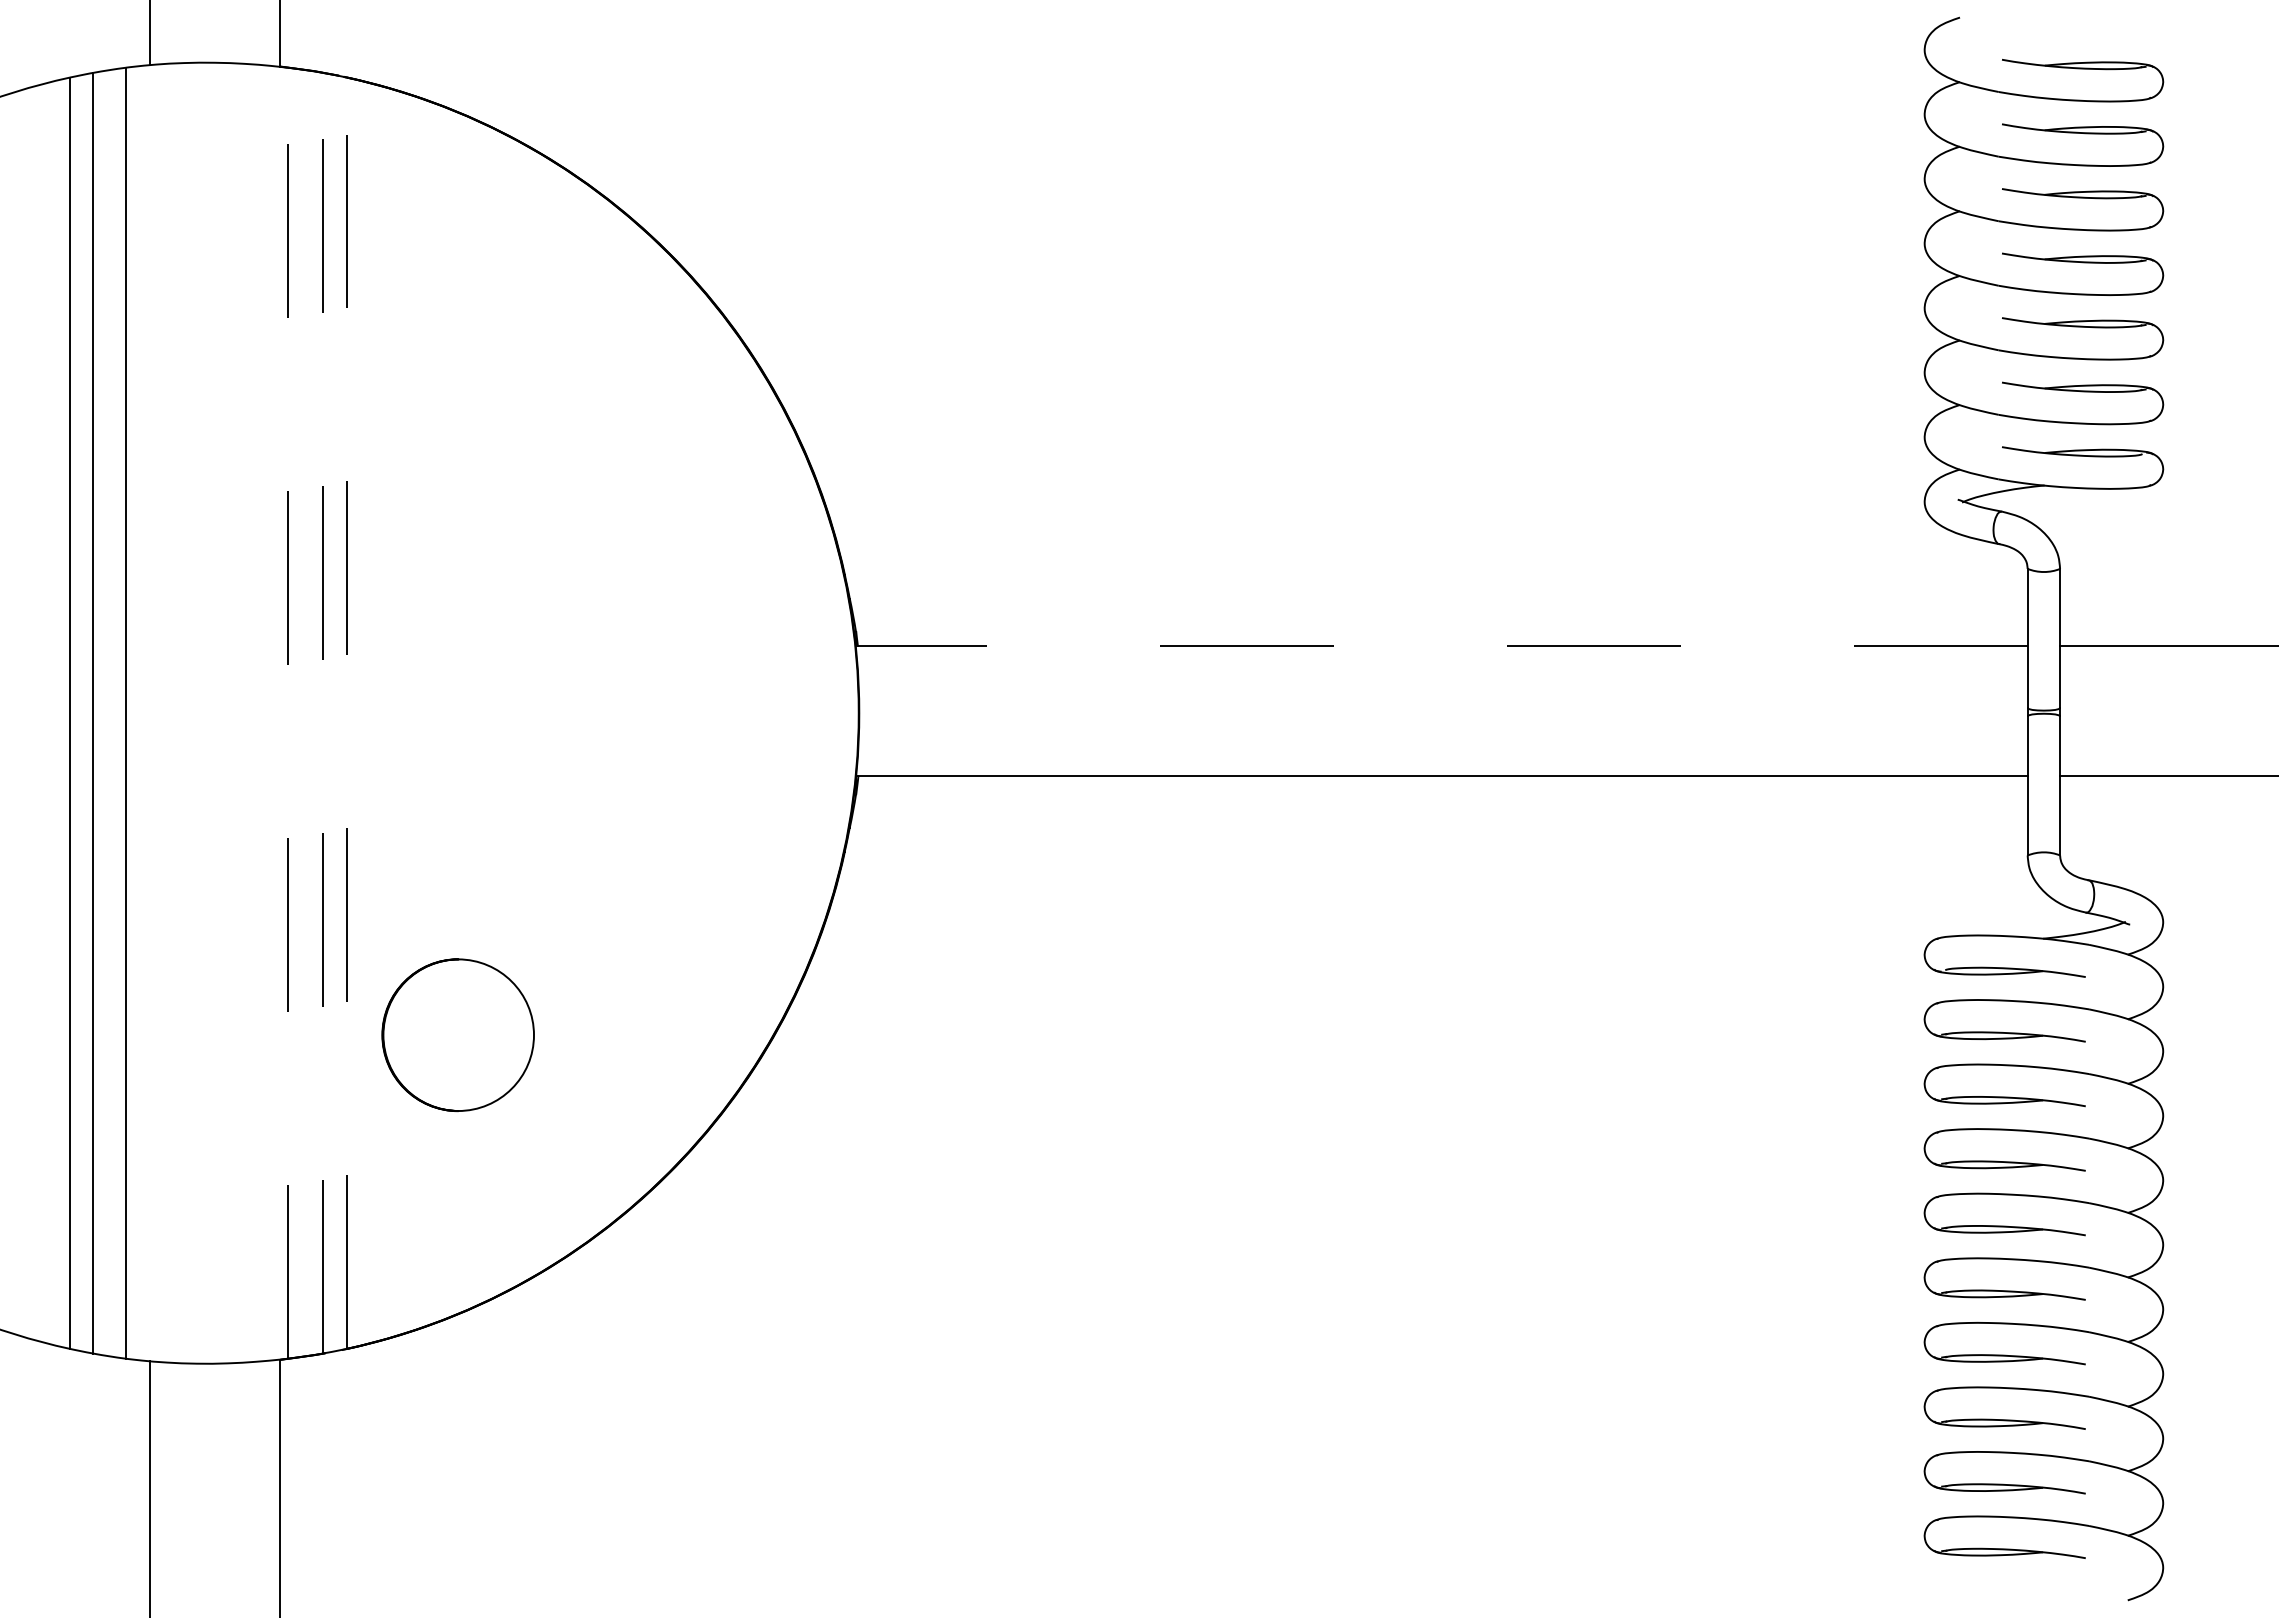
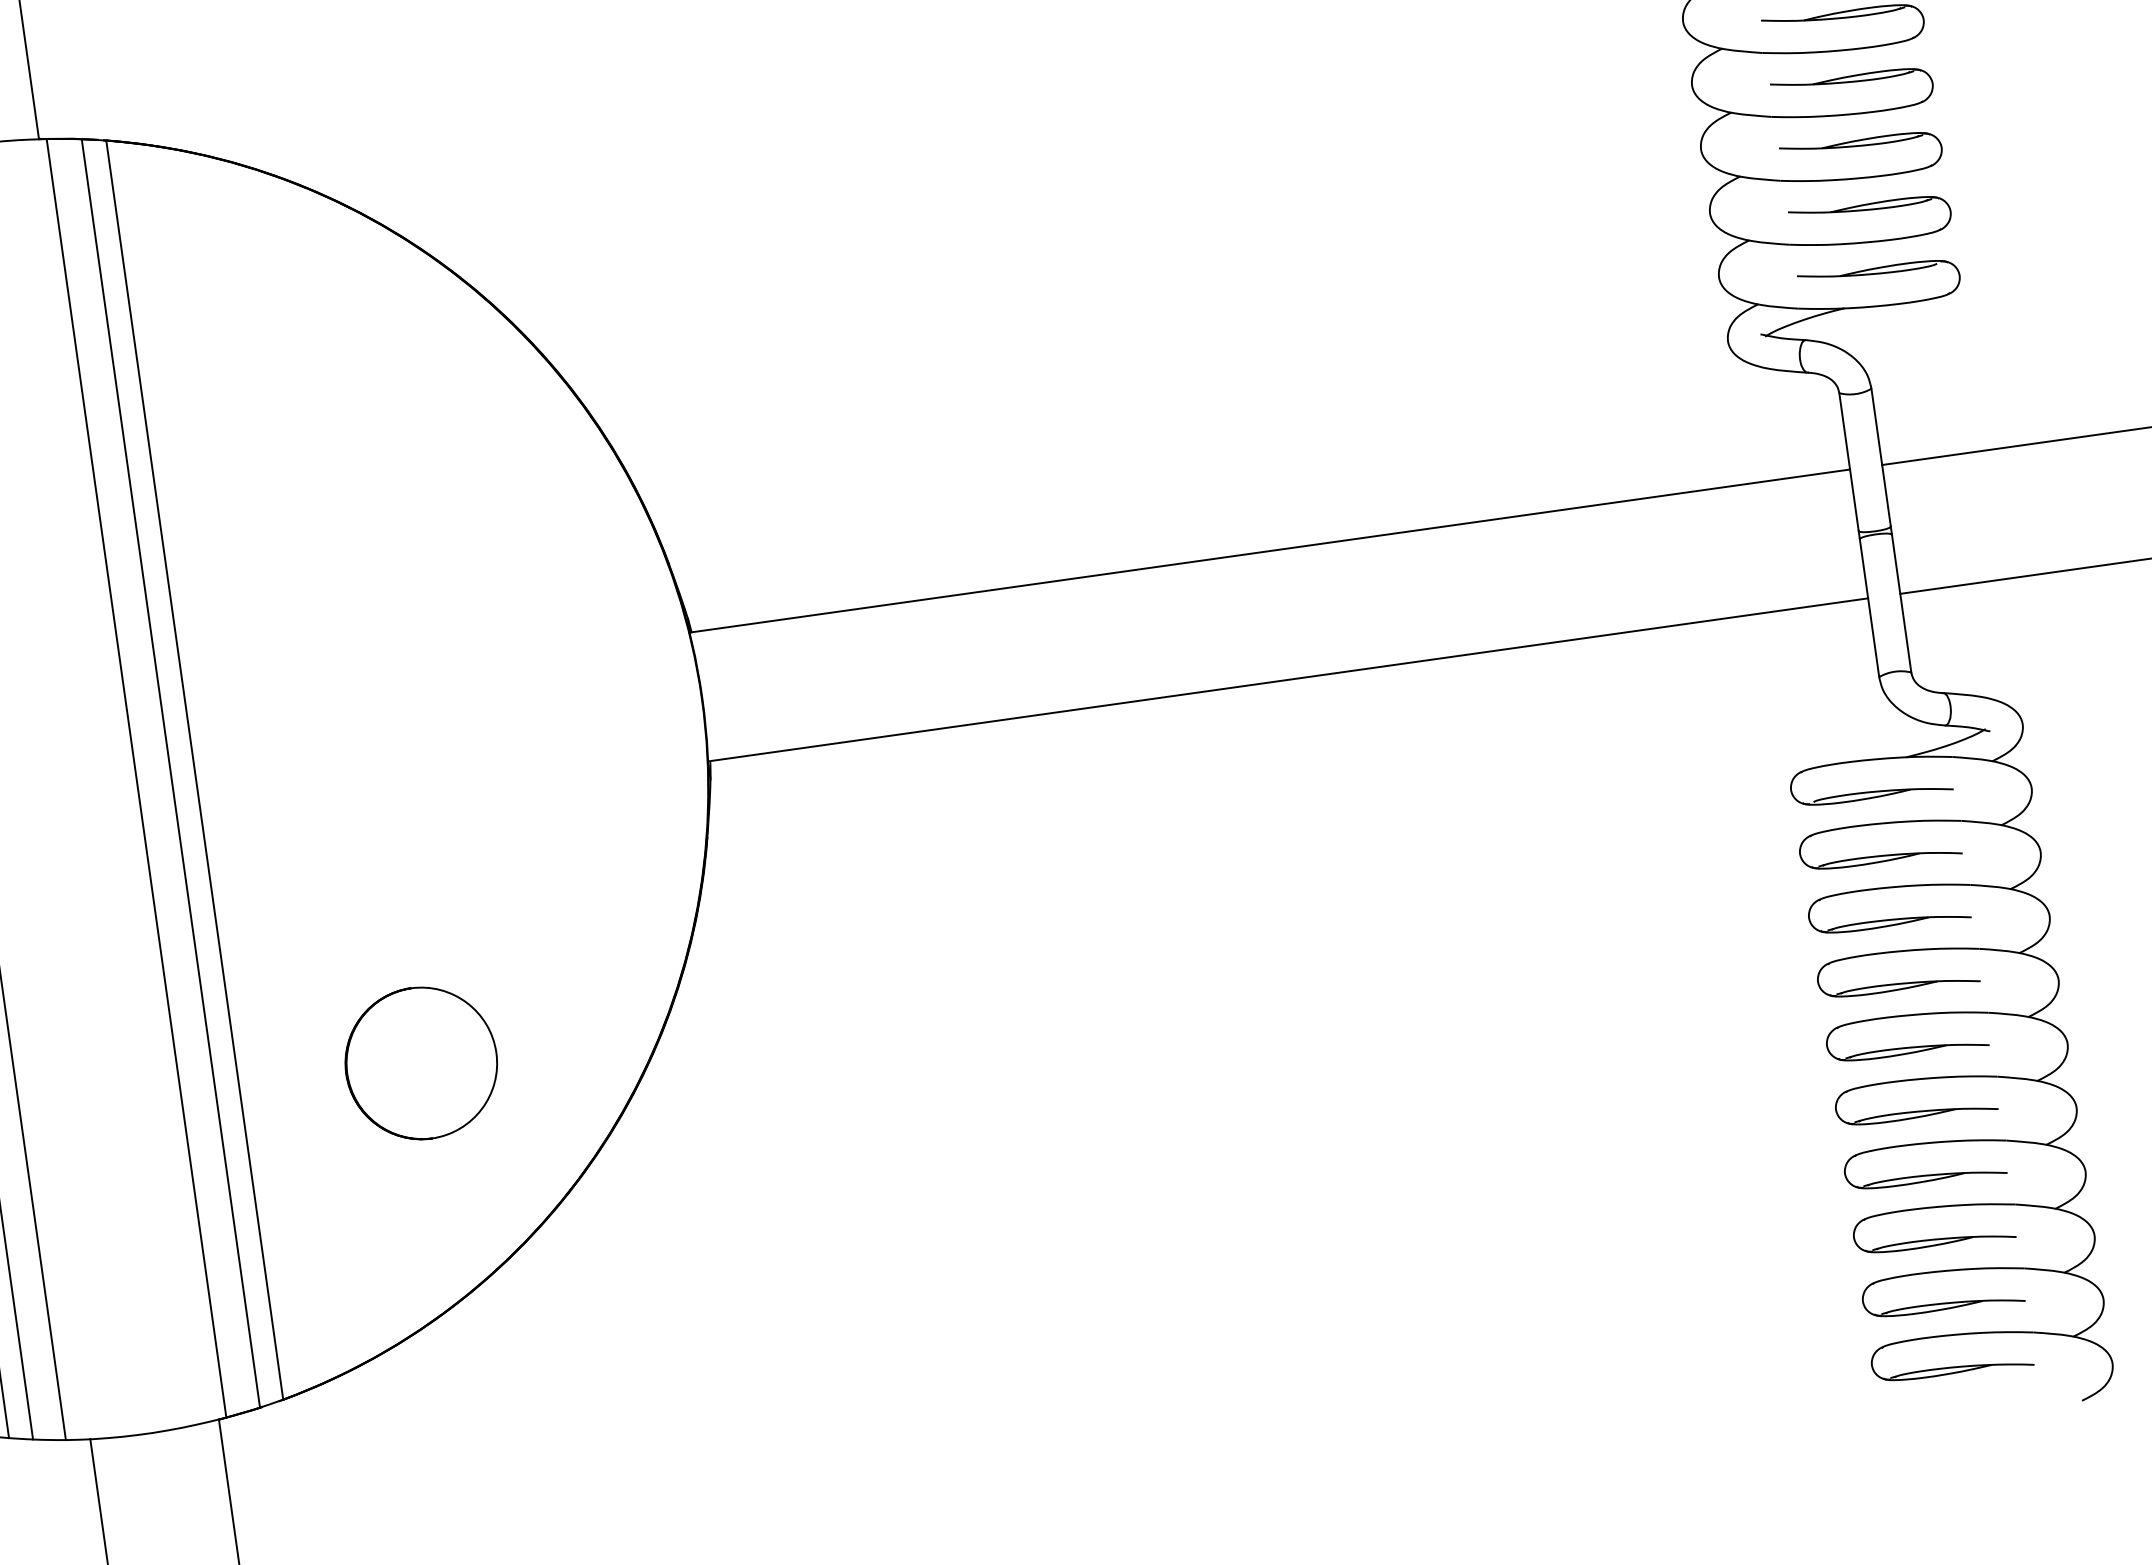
line: (1441, 645) -> (1269, 550), dashed -> solid
line: (322, 712) -> (170, 772), dashed -> solid
line: (287, 713) -> (136, 778), dashed -> solid
line: (346, 713) -> (194, 770), dashed -> solid
part: (457, 1035) -> (420, 1063), moved

